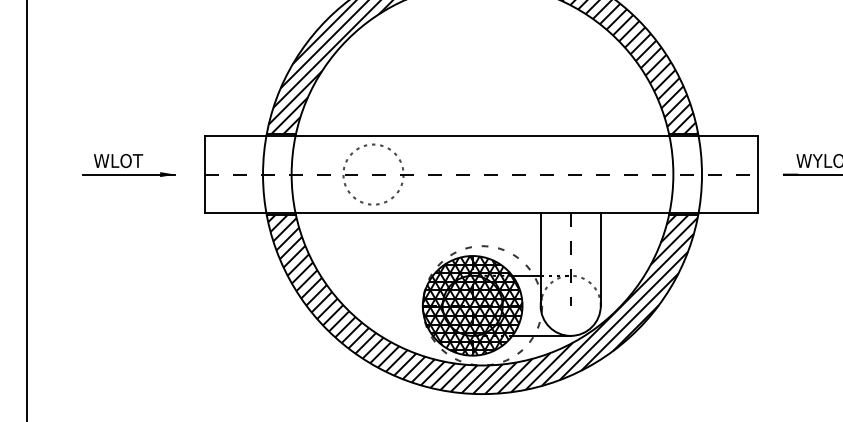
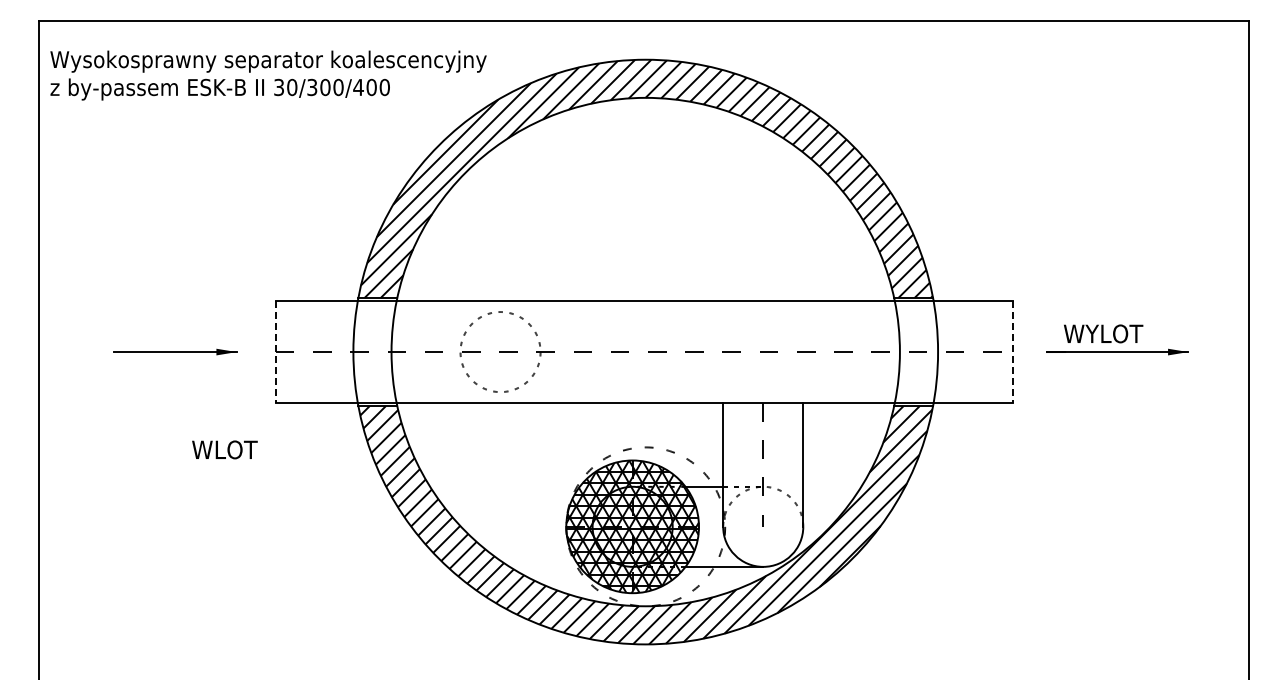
text: (118, 160) -> (224, 449), moved
line: (204, 174) -> (275, 352), solid -> dashed
line: (758, 174) -> (1013, 352), solid -> dashed

